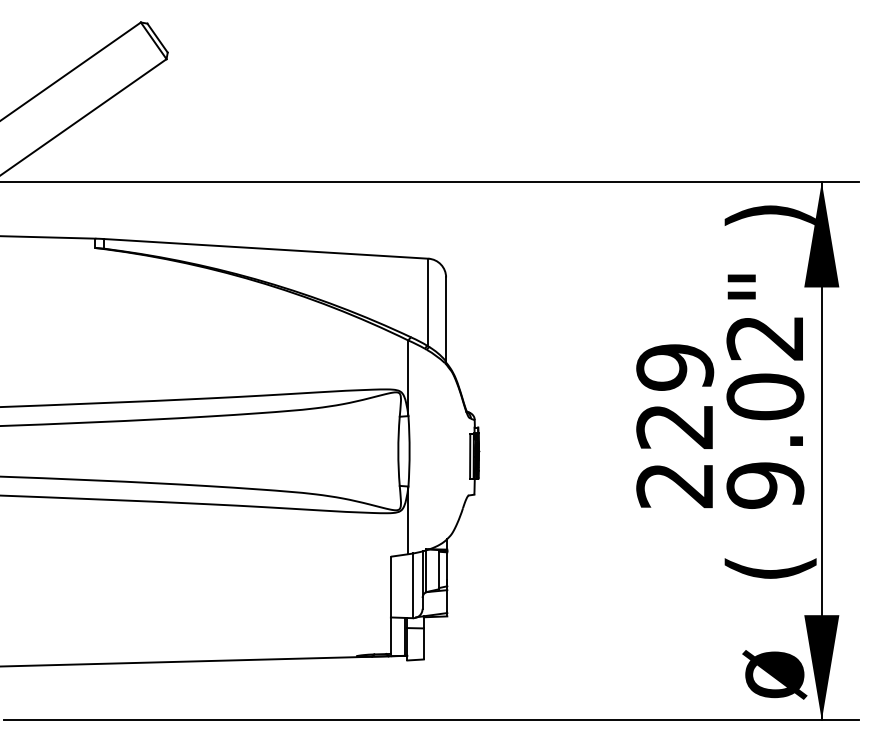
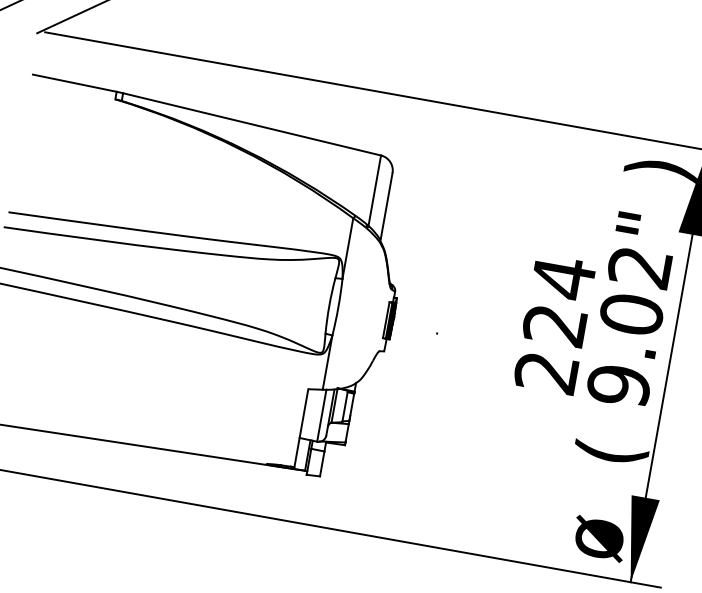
text: (675, 367) -> (563, 278), 229 -> 224

